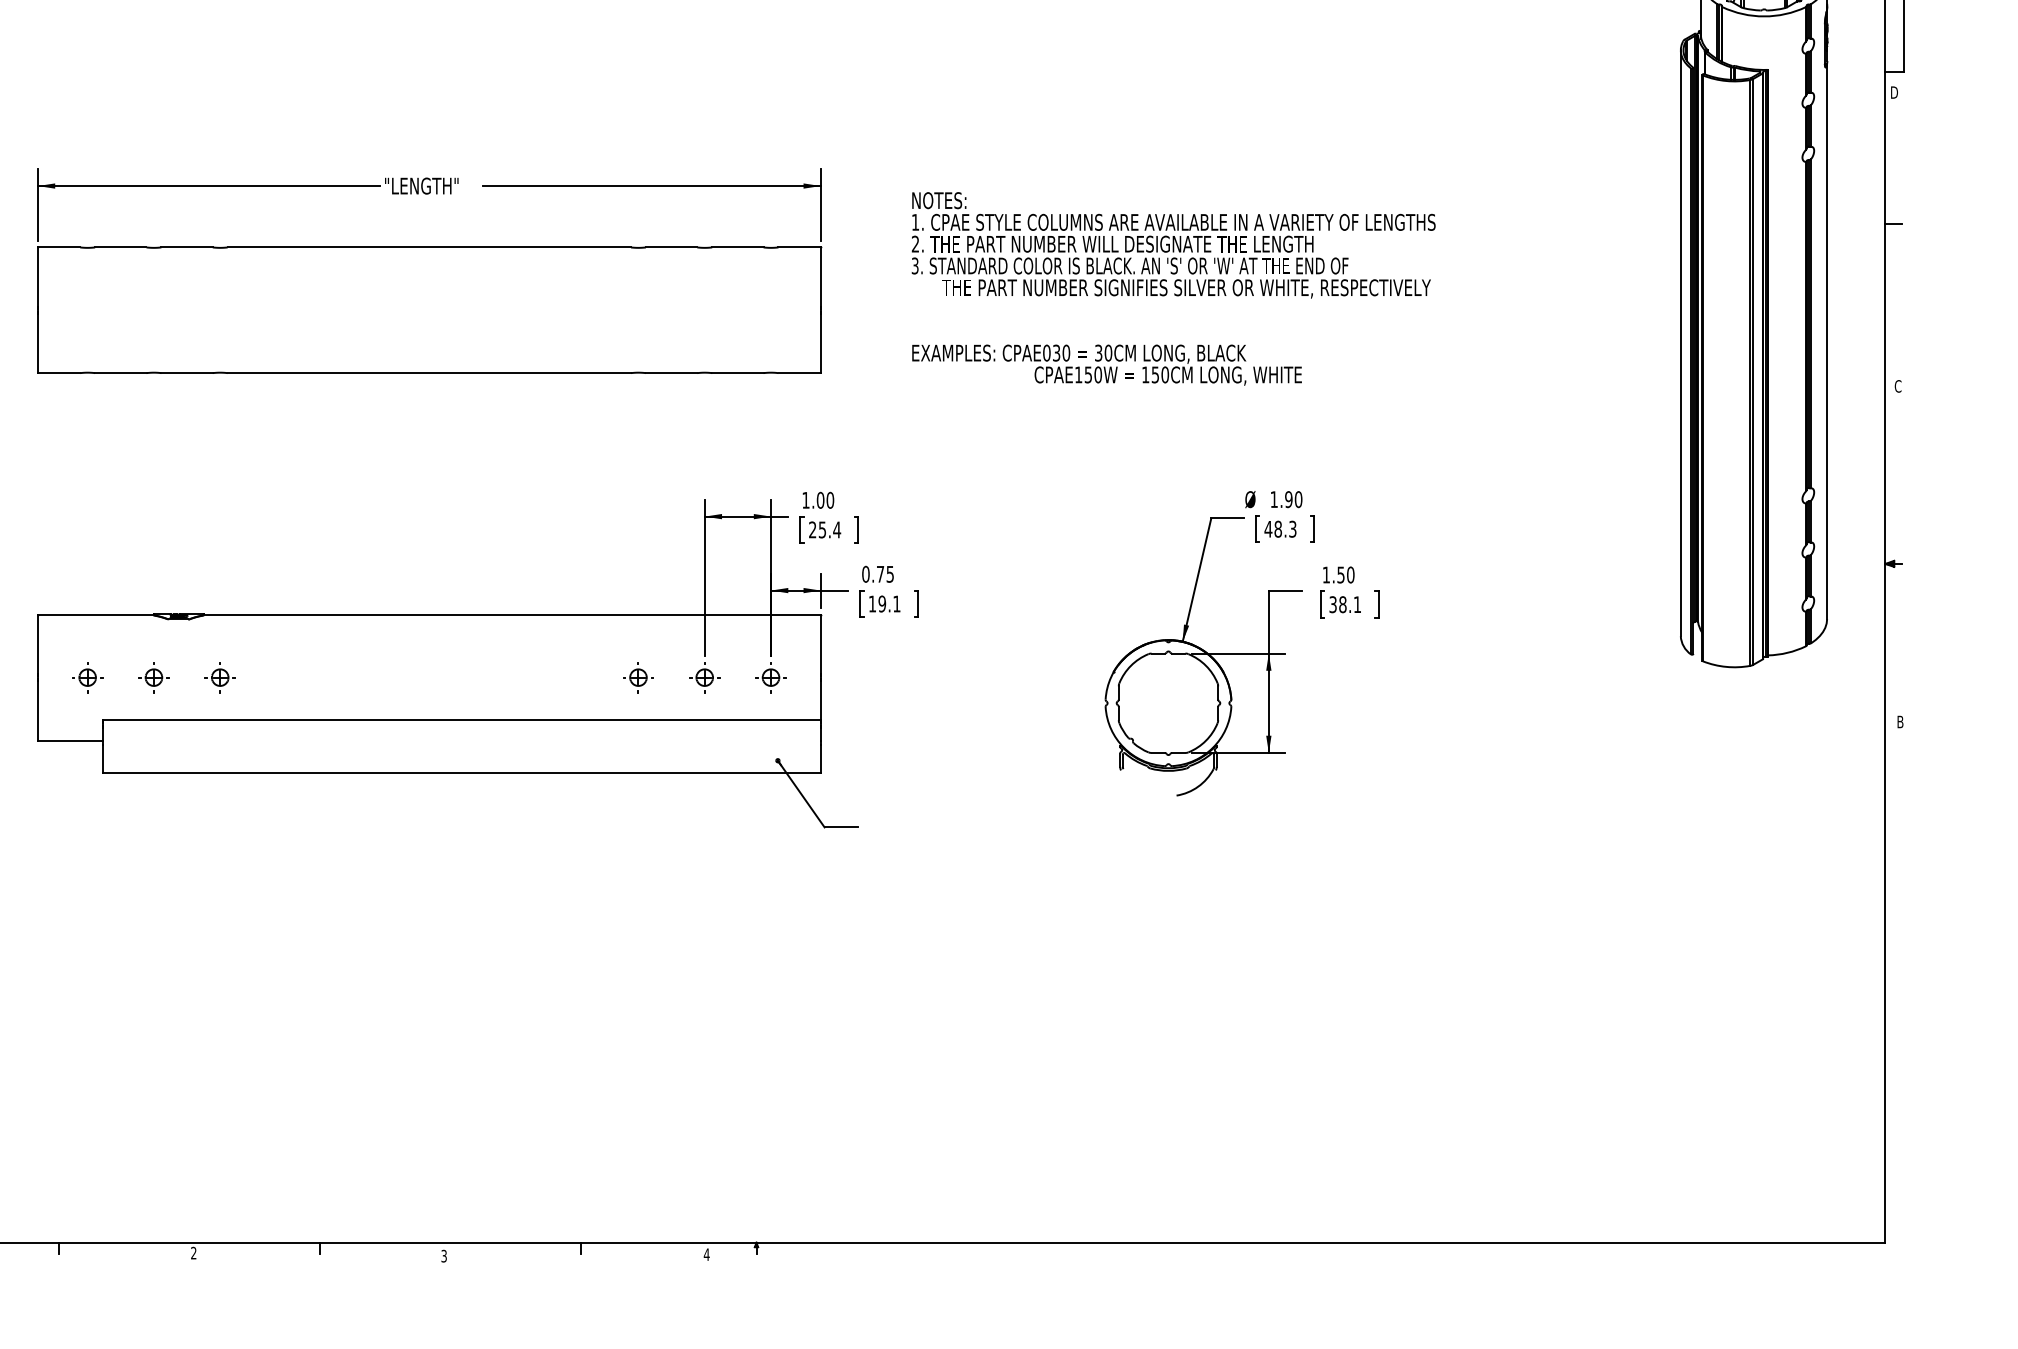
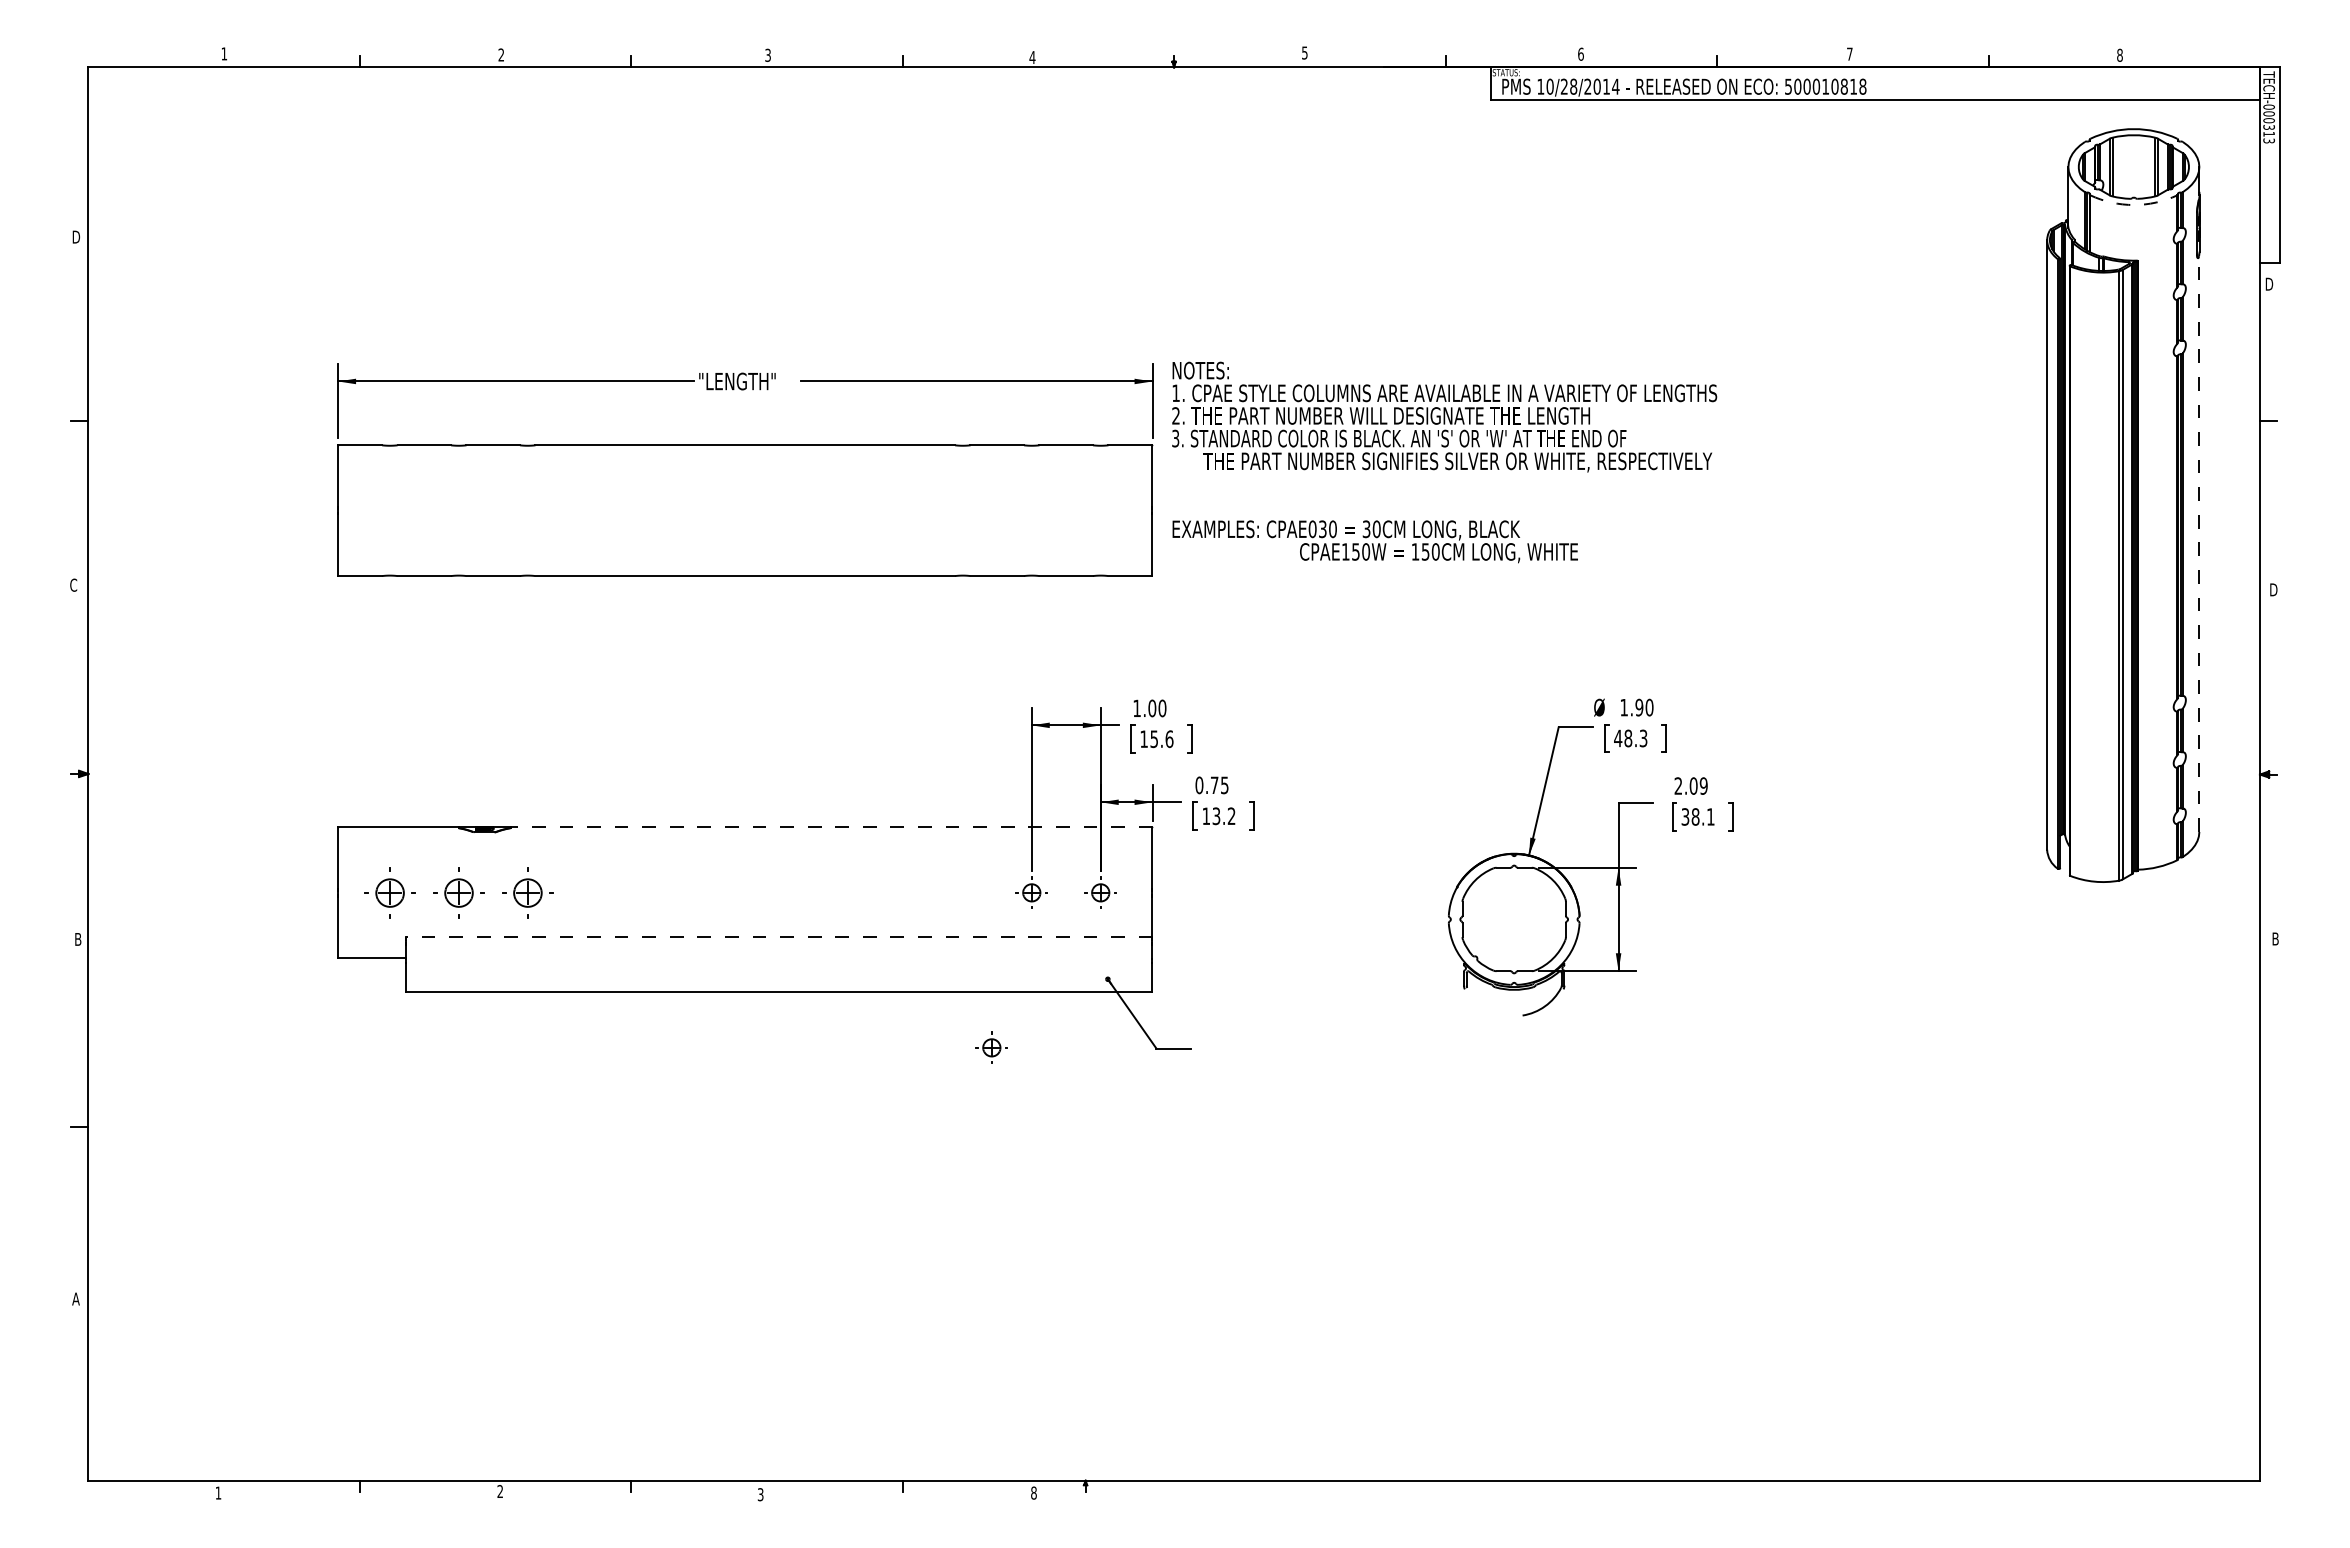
arc: (1763, 16) -> (2133, 205), solid -> dashed
text: (1173, 288) -> (1444, 462), moved
line: (1827, 341) -> (2199, 543), solid -> dashed
text: (1898, 386) -> (2273, 589), C -> D
text: (824, 530) -> (1156, 739), 25.4 -> 15.6
text: (1337, 574) -> (1690, 785), 1.50 -> 2.09
text: (889, 603) -> (1223, 815), 19.1 -> 13.2
line: (512, 614) -> (831, 827), solid -> dashed
part: (87, 677) -> (389, 892), size x1.6
part: (153, 677) -> (458, 892), size x1.6
part: (219, 677) -> (527, 892), size x1.6
part: (638, 677) -> (991, 1047), moved
line: (461, 720) -> (778, 937), solid -> dashed
text: (706, 1254) -> (1033, 1492), 4 -> 8

